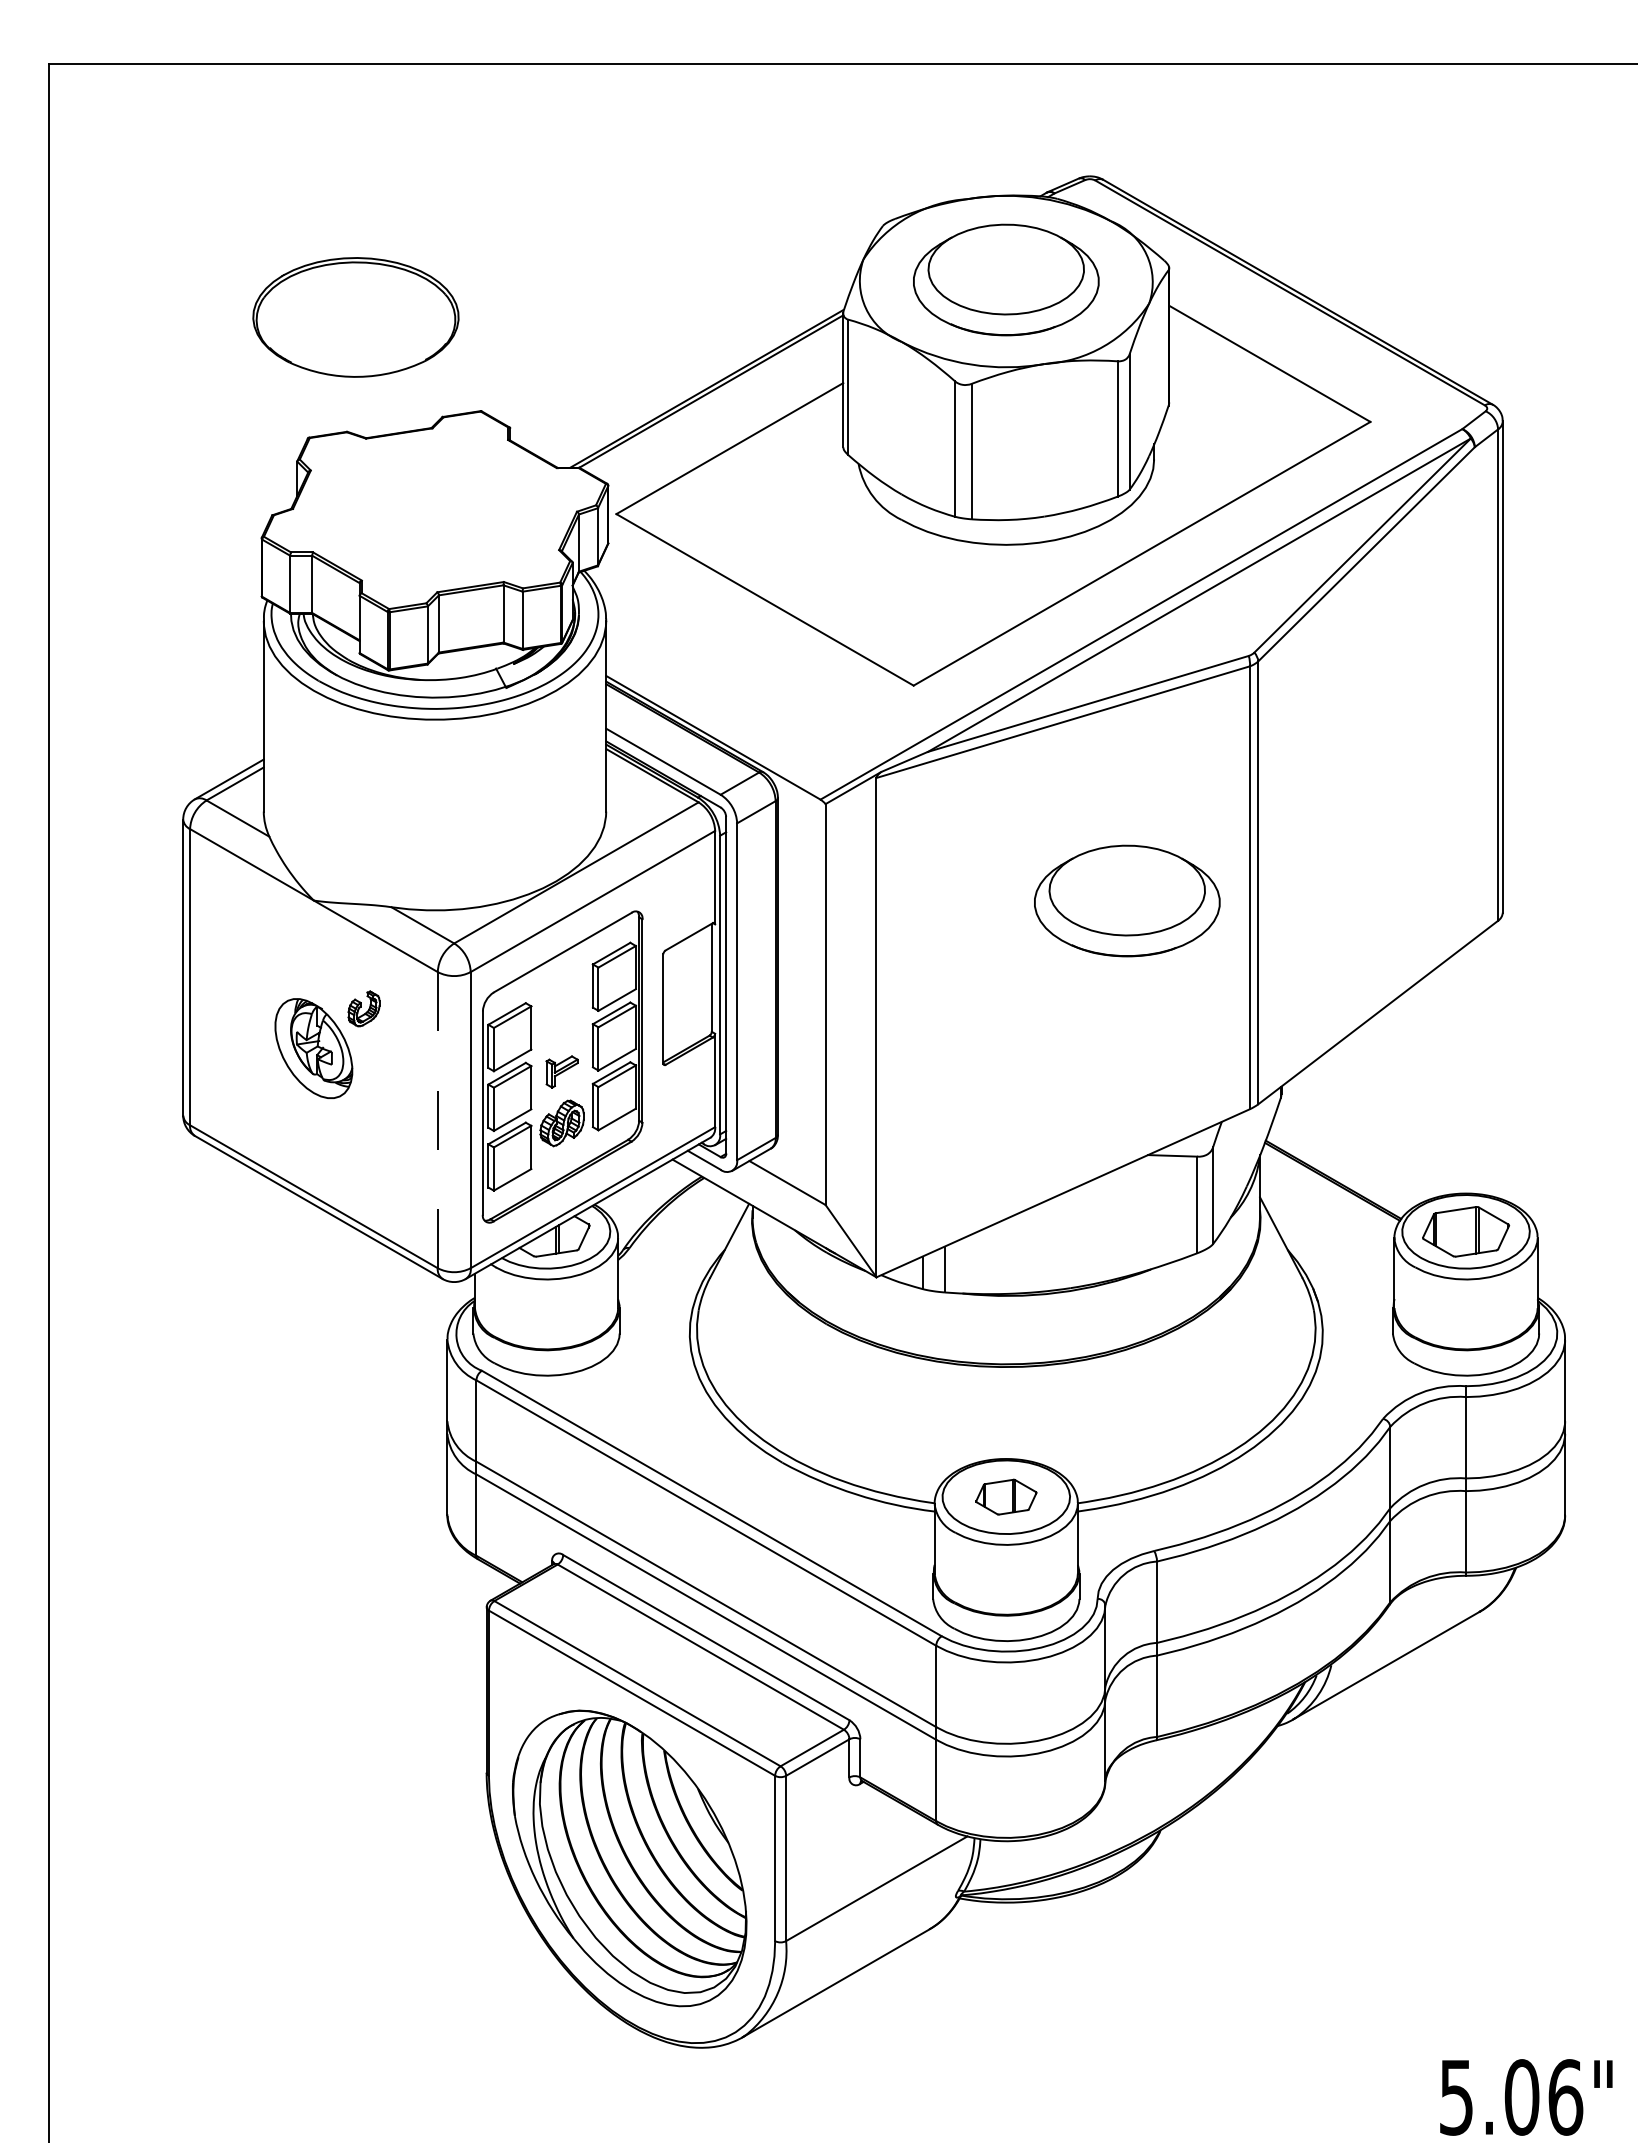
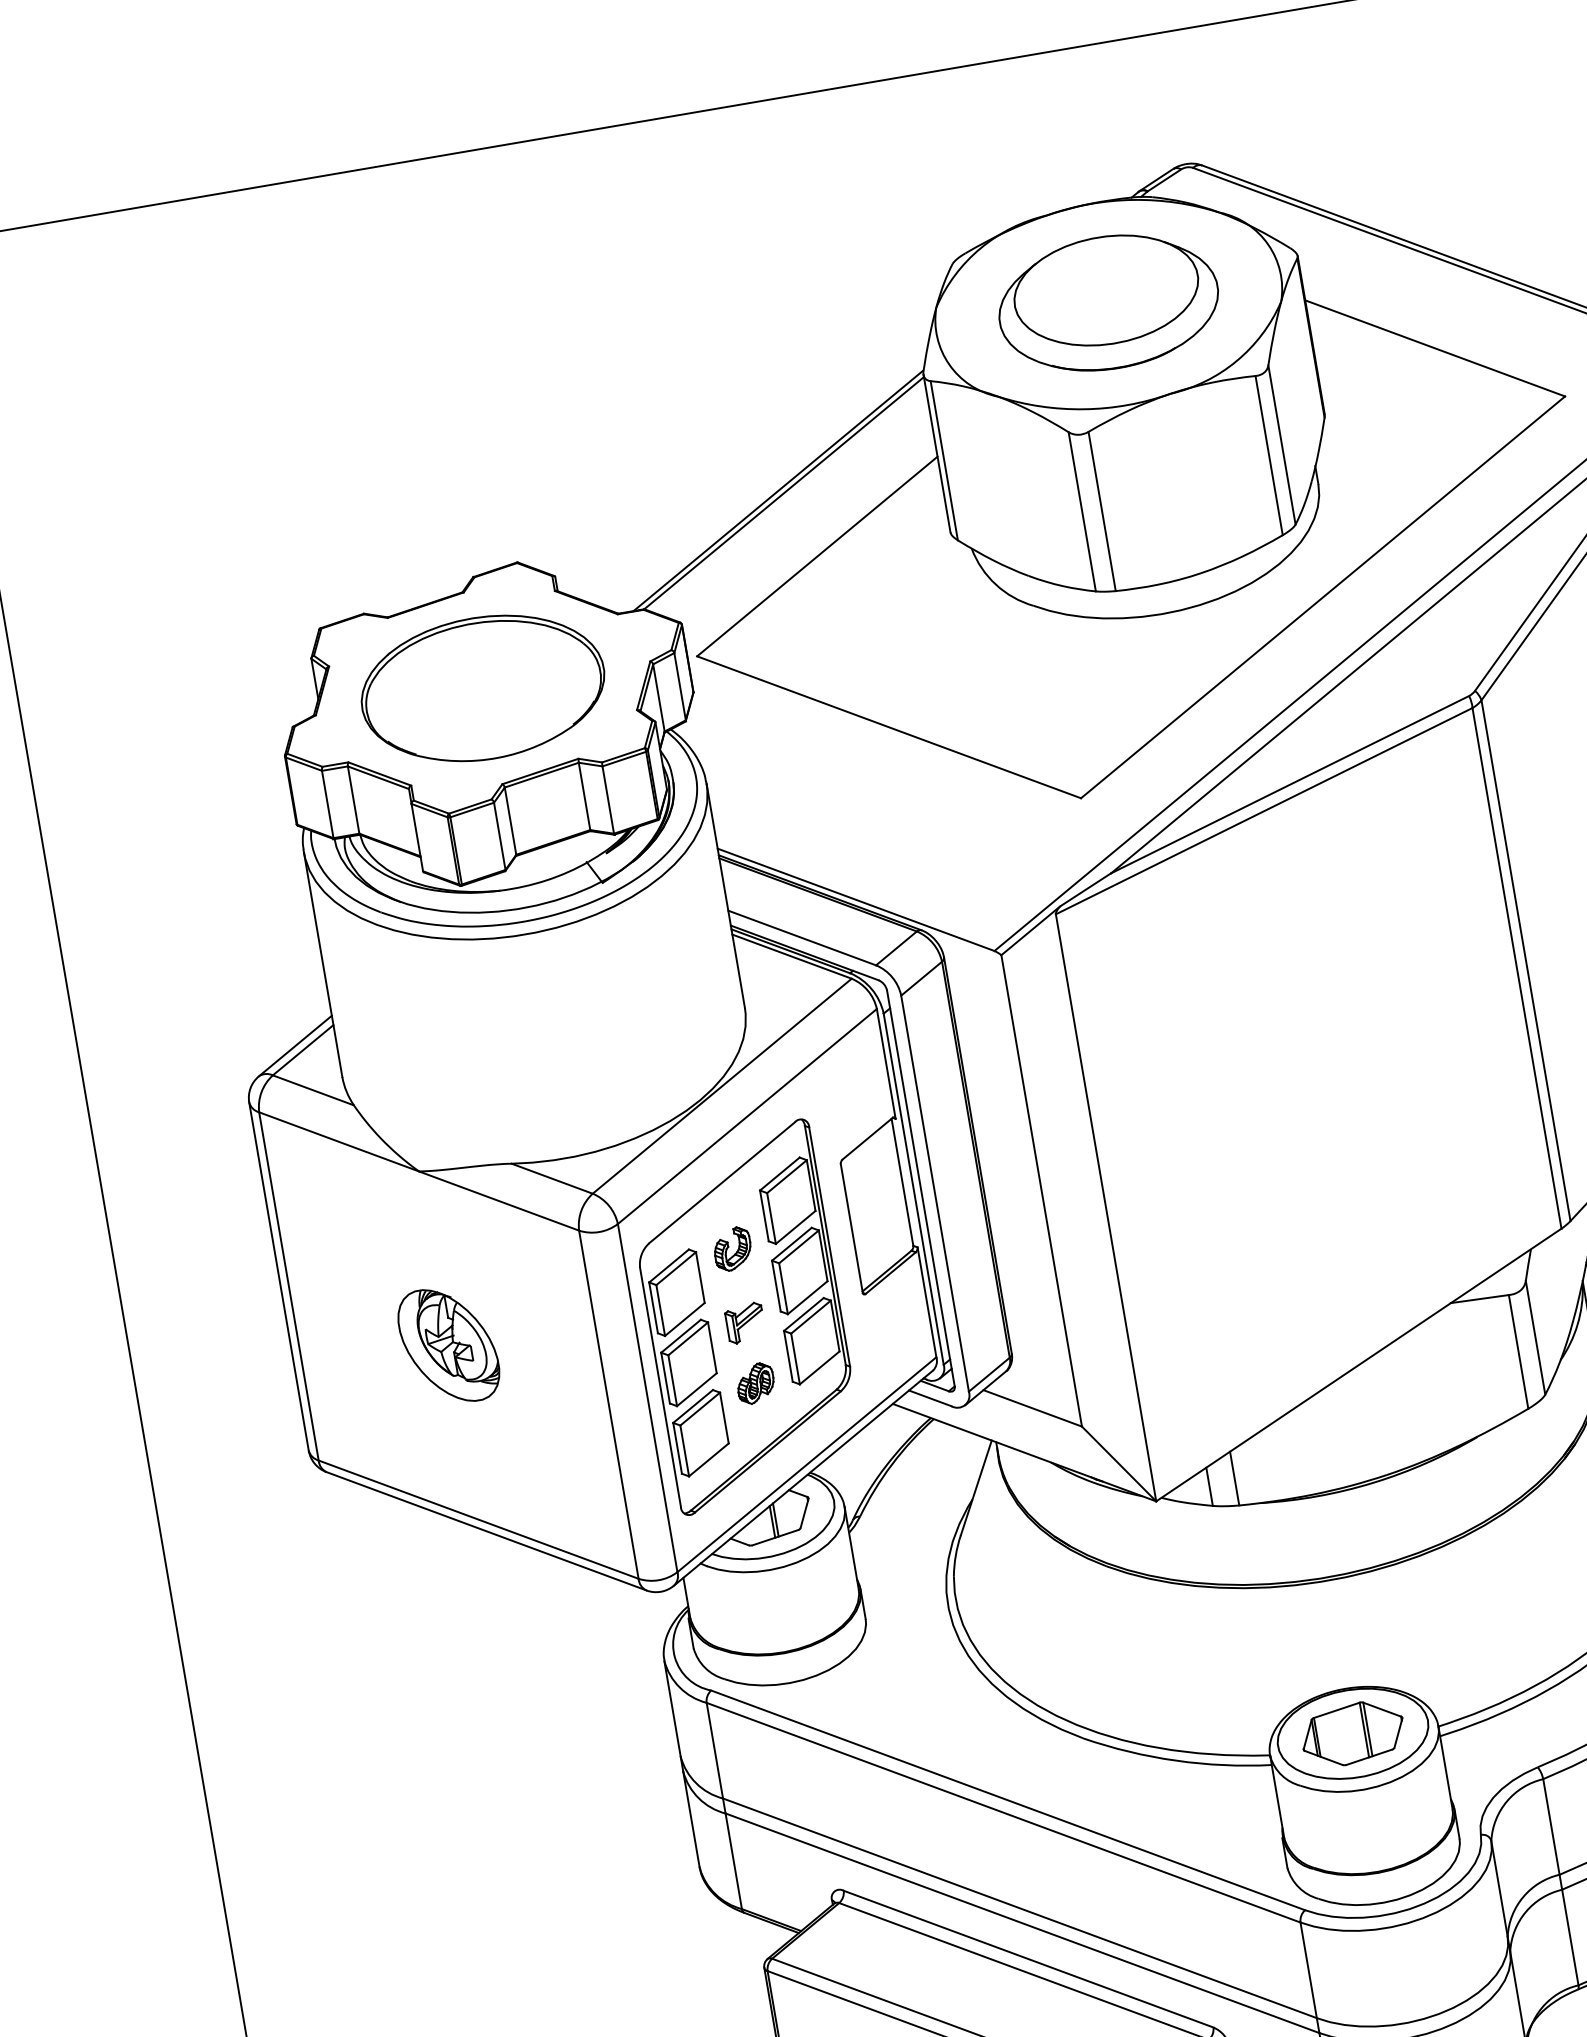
part: (355, 317) -> (482, 688), moved
part: (1127, 900) -> (1375, 1007), removed
part: (363, 1008) -> (731, 1248), moved
line: (437, 1120) -> (608, 1405), dashed -> solid
part: (561, 1123) -> (755, 1383), size x0.71
part: (1006, 1496) -> (1353, 1732), size x1.43

